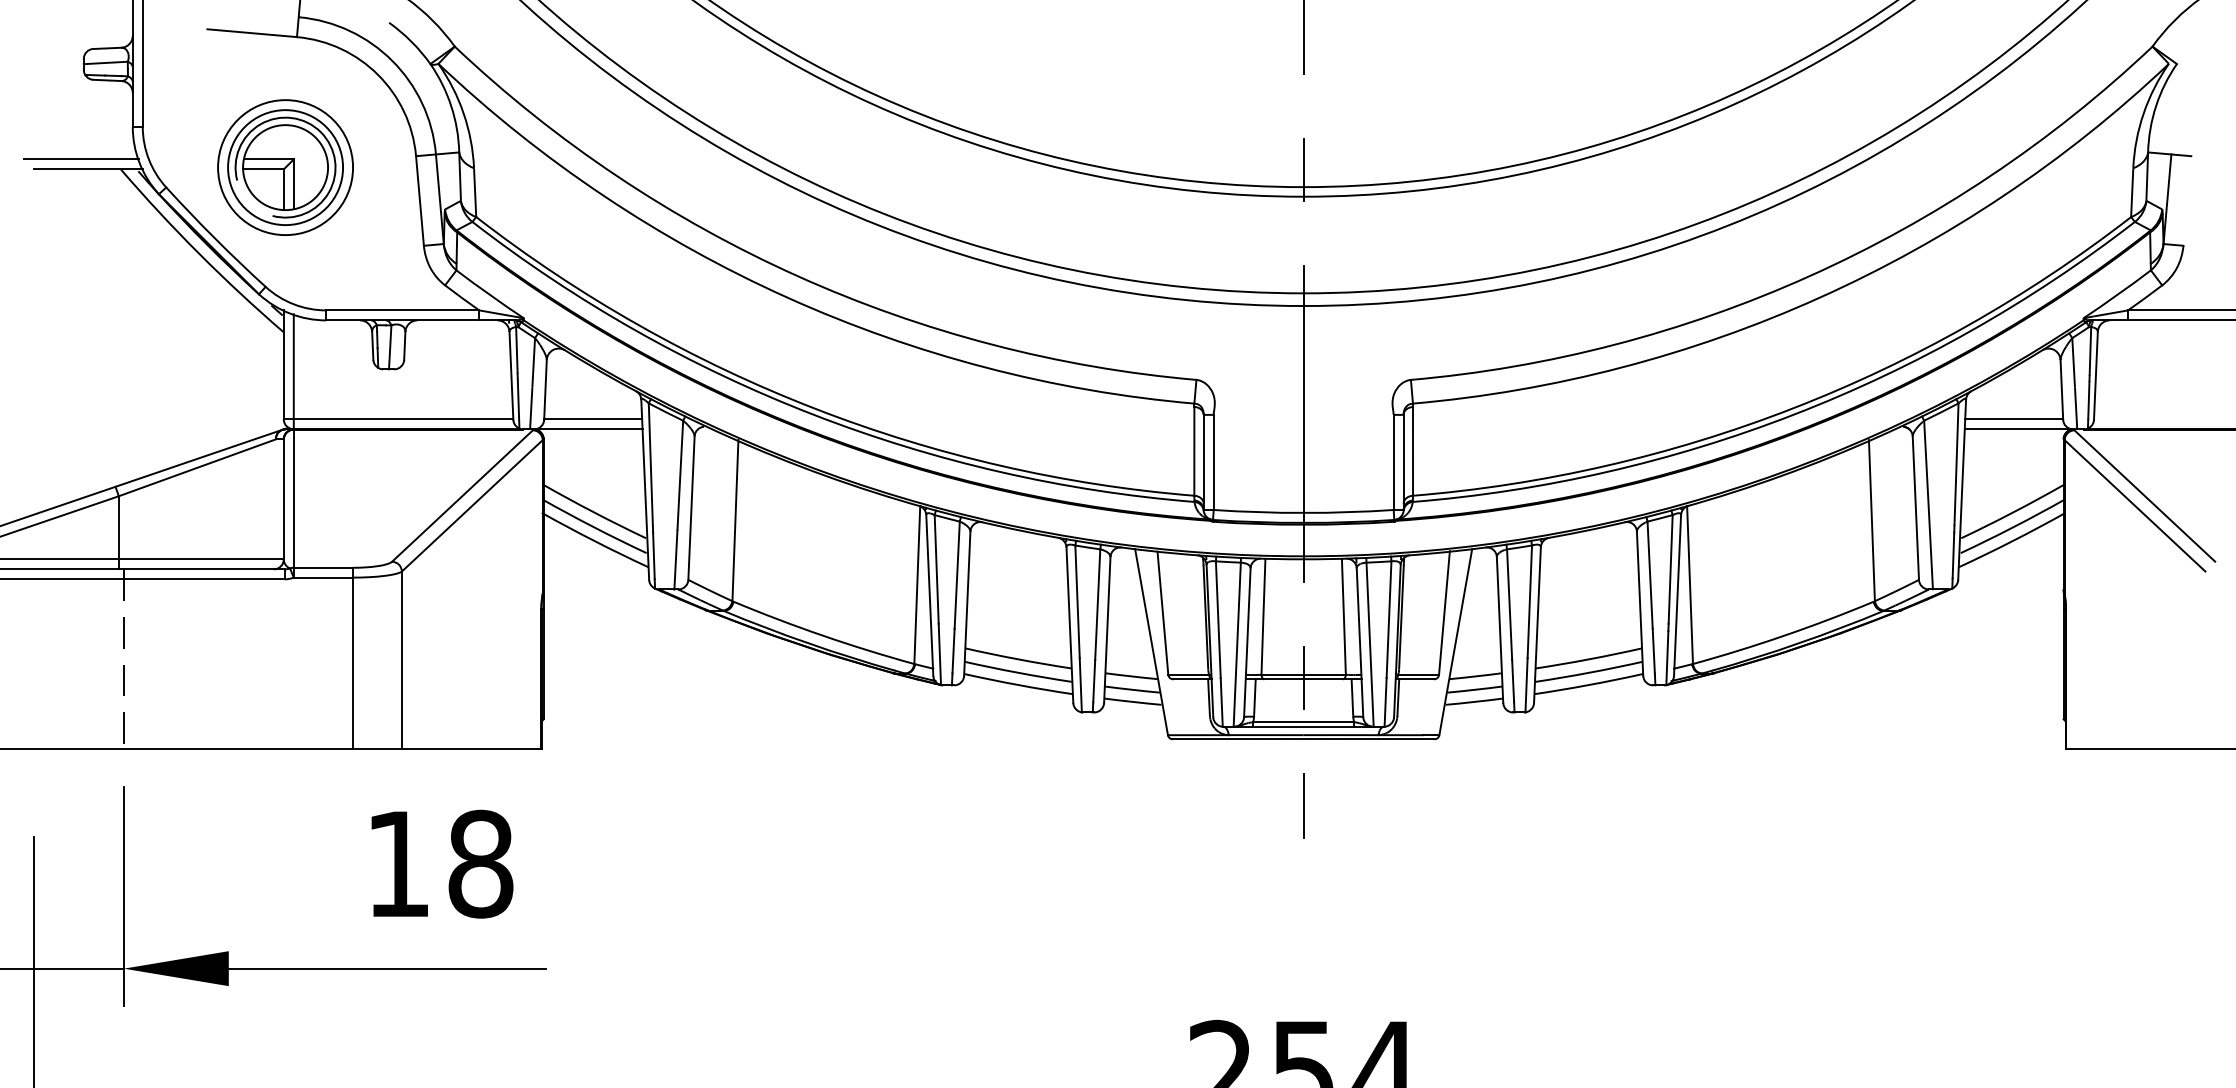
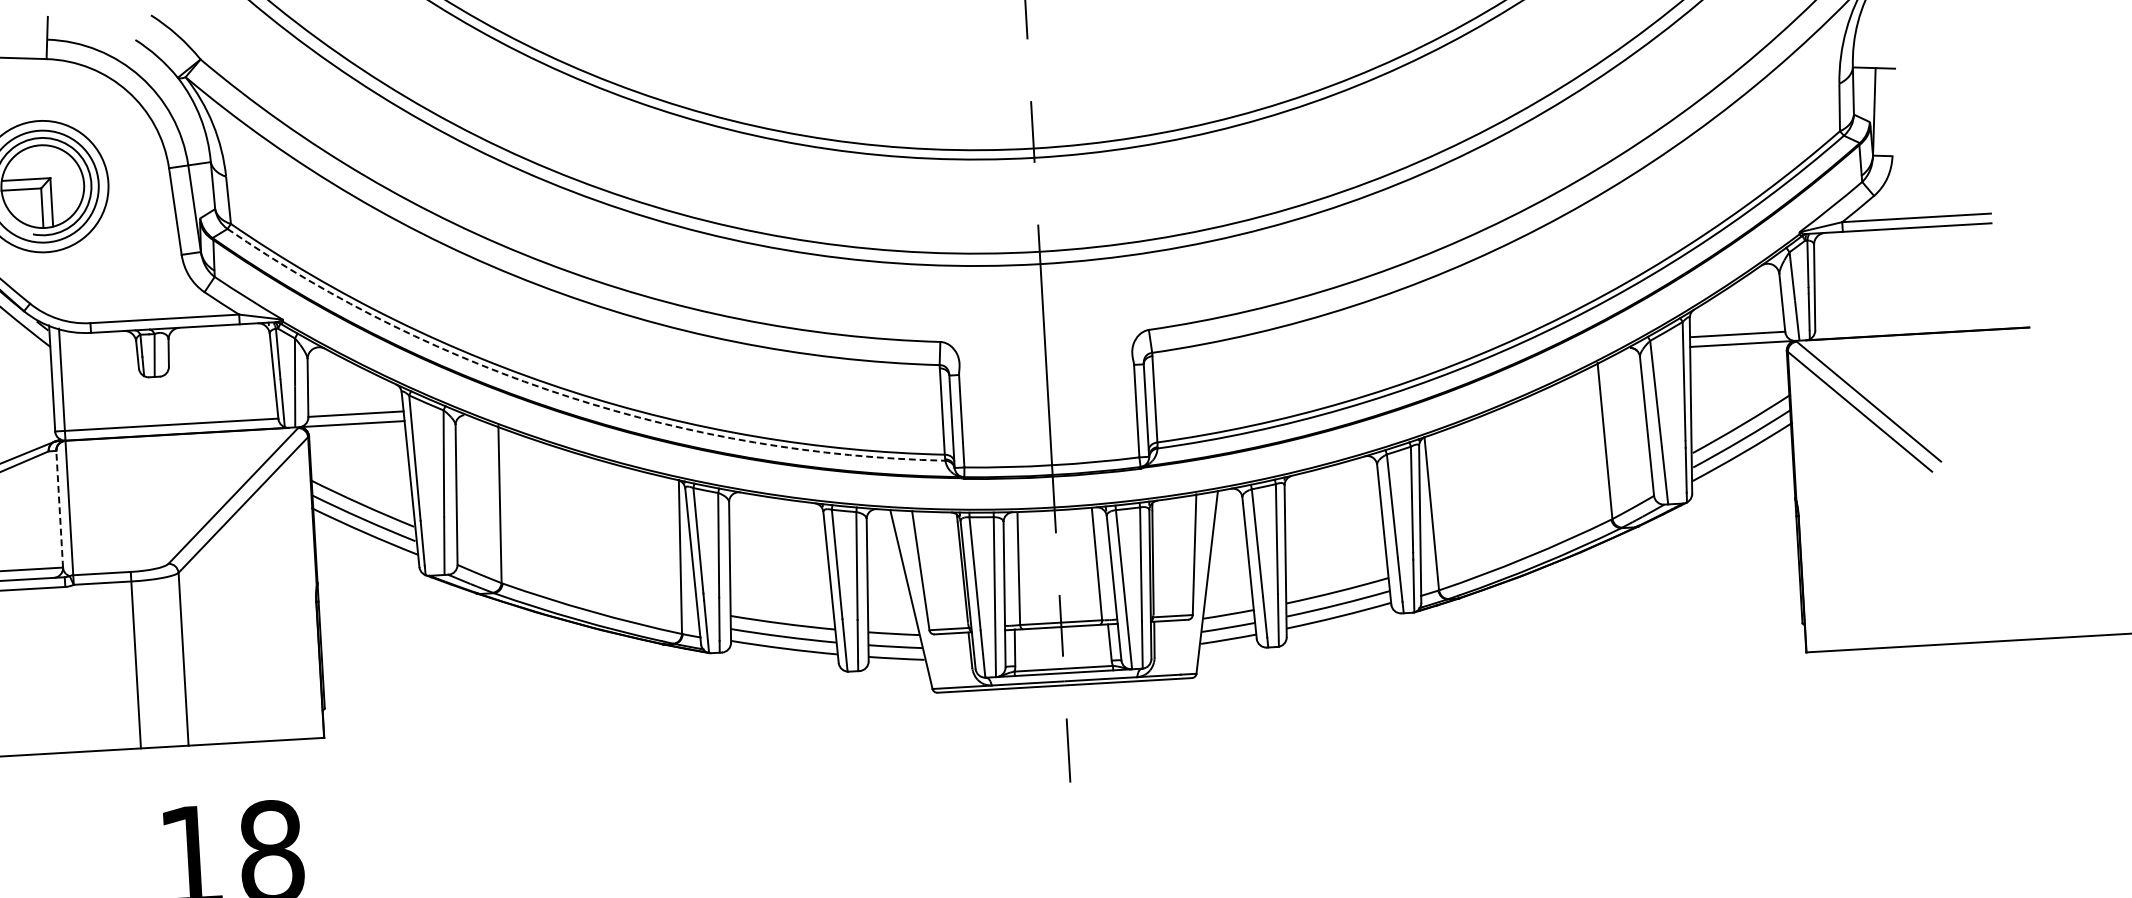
arc: (813, 414) -> (569, 397), solid -> dashed
line: (283, 499) -> (59, 509), solid -> dashed

